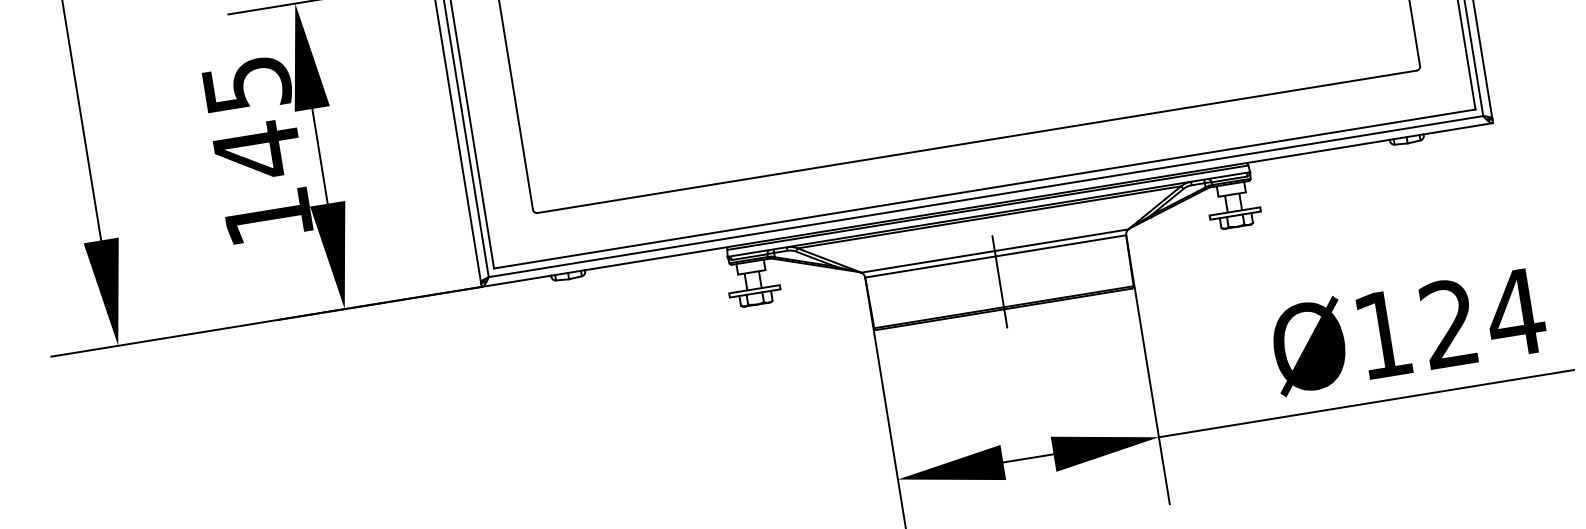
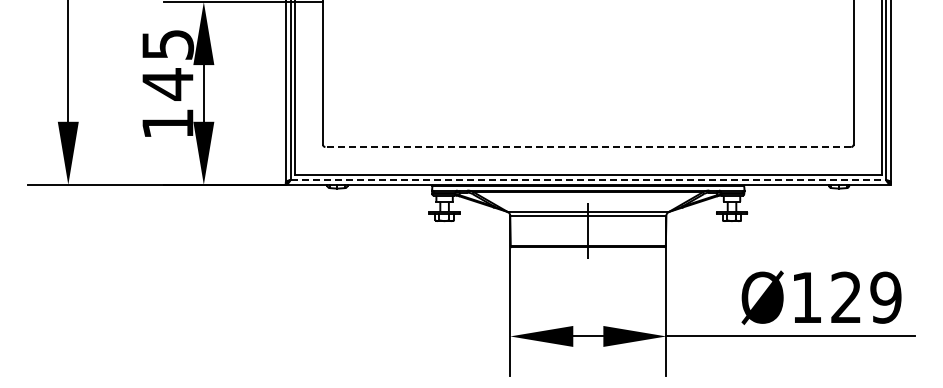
line: (977, 142) -> (588, 147), solid -> dashed
line: (986, 196) -> (588, 179), solid -> dashed
text: (1514, 312) -> (885, 297), Ø124 -> Ø129

